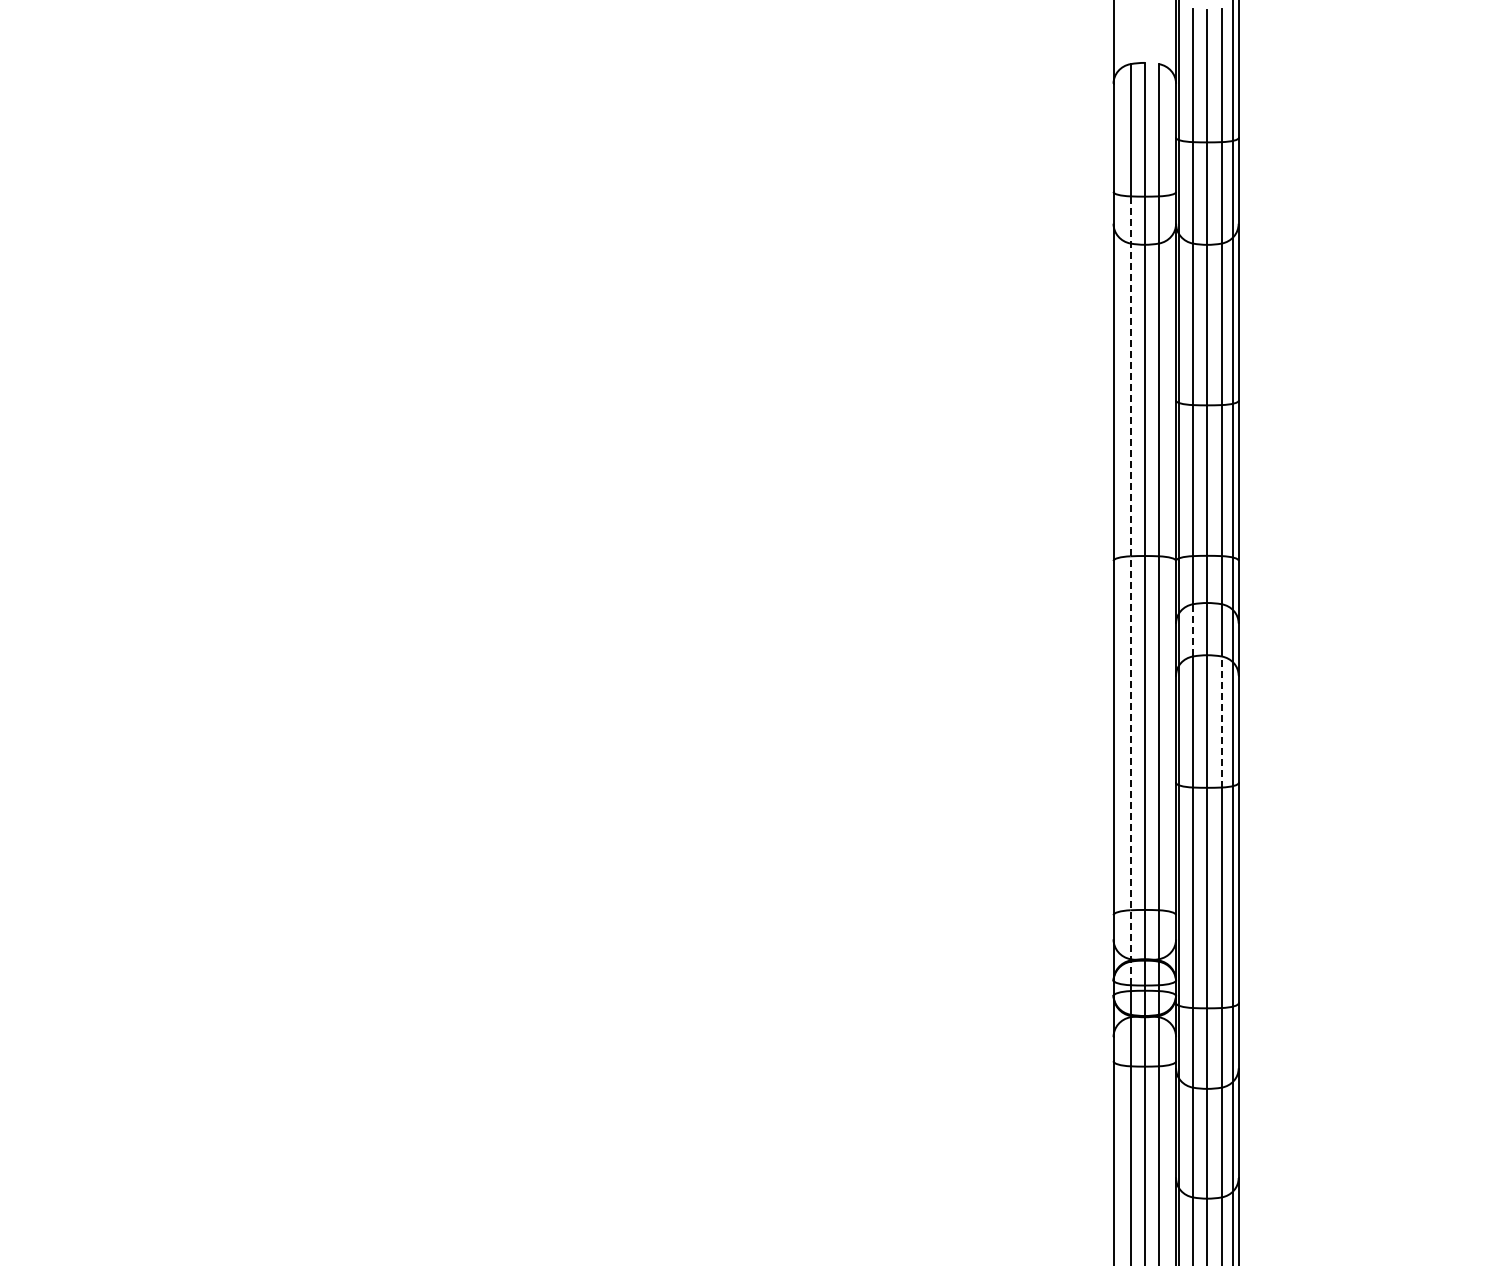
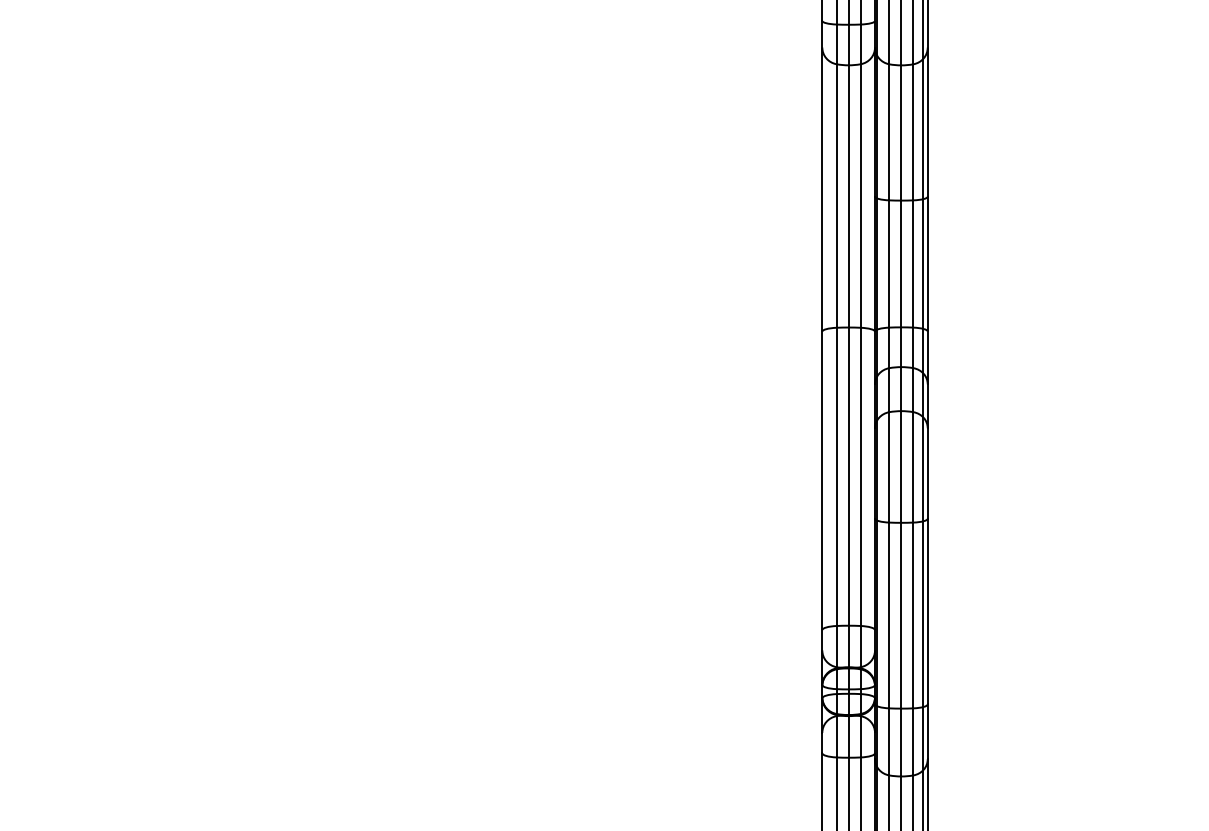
line: (1130, 590) -> (836, 356), dashed -> solid
line: (1193, 629) -> (889, 389), dashed -> solid
line: (1221, 722) -> (913, 467), dashed -> solid

